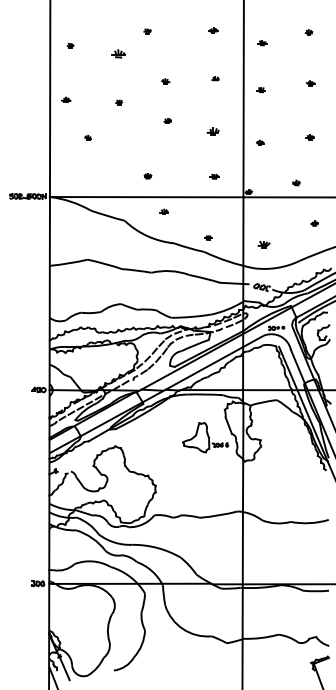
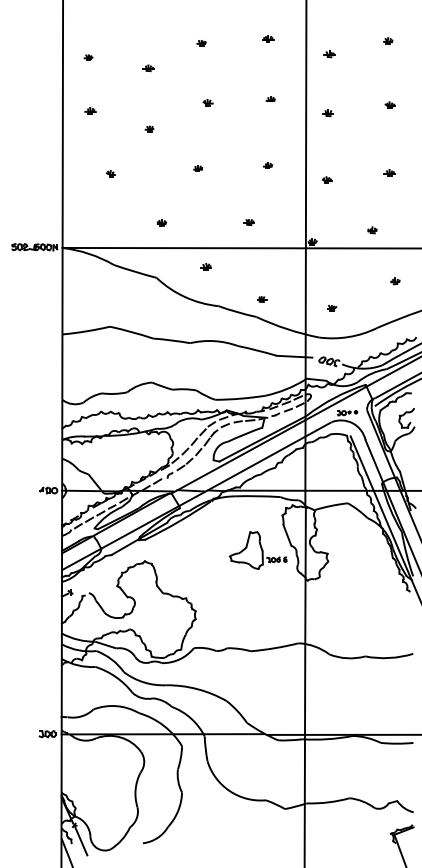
part: (147, 31) -> (201, 43), moved
part: (117, 54) -> (147, 68), size x0.62
part: (66, 99) -> (90, 110), moved
part: (167, 120) -> (197, 168), moved
part: (213, 131) -> (268, 165), size x0.62
part: (147, 176) -> (161, 223), moved
part: (214, 176) -> (249, 222), moved
part: (264, 244) -> (332, 307), size x0.62

